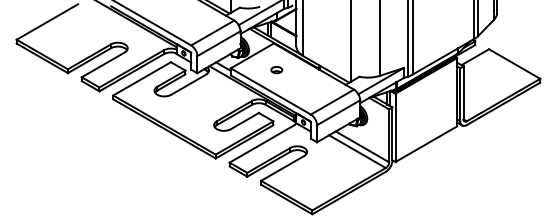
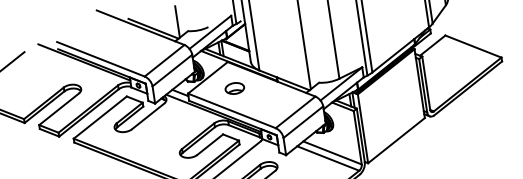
part: (276, 69) -> (234, 87), size x1.67

